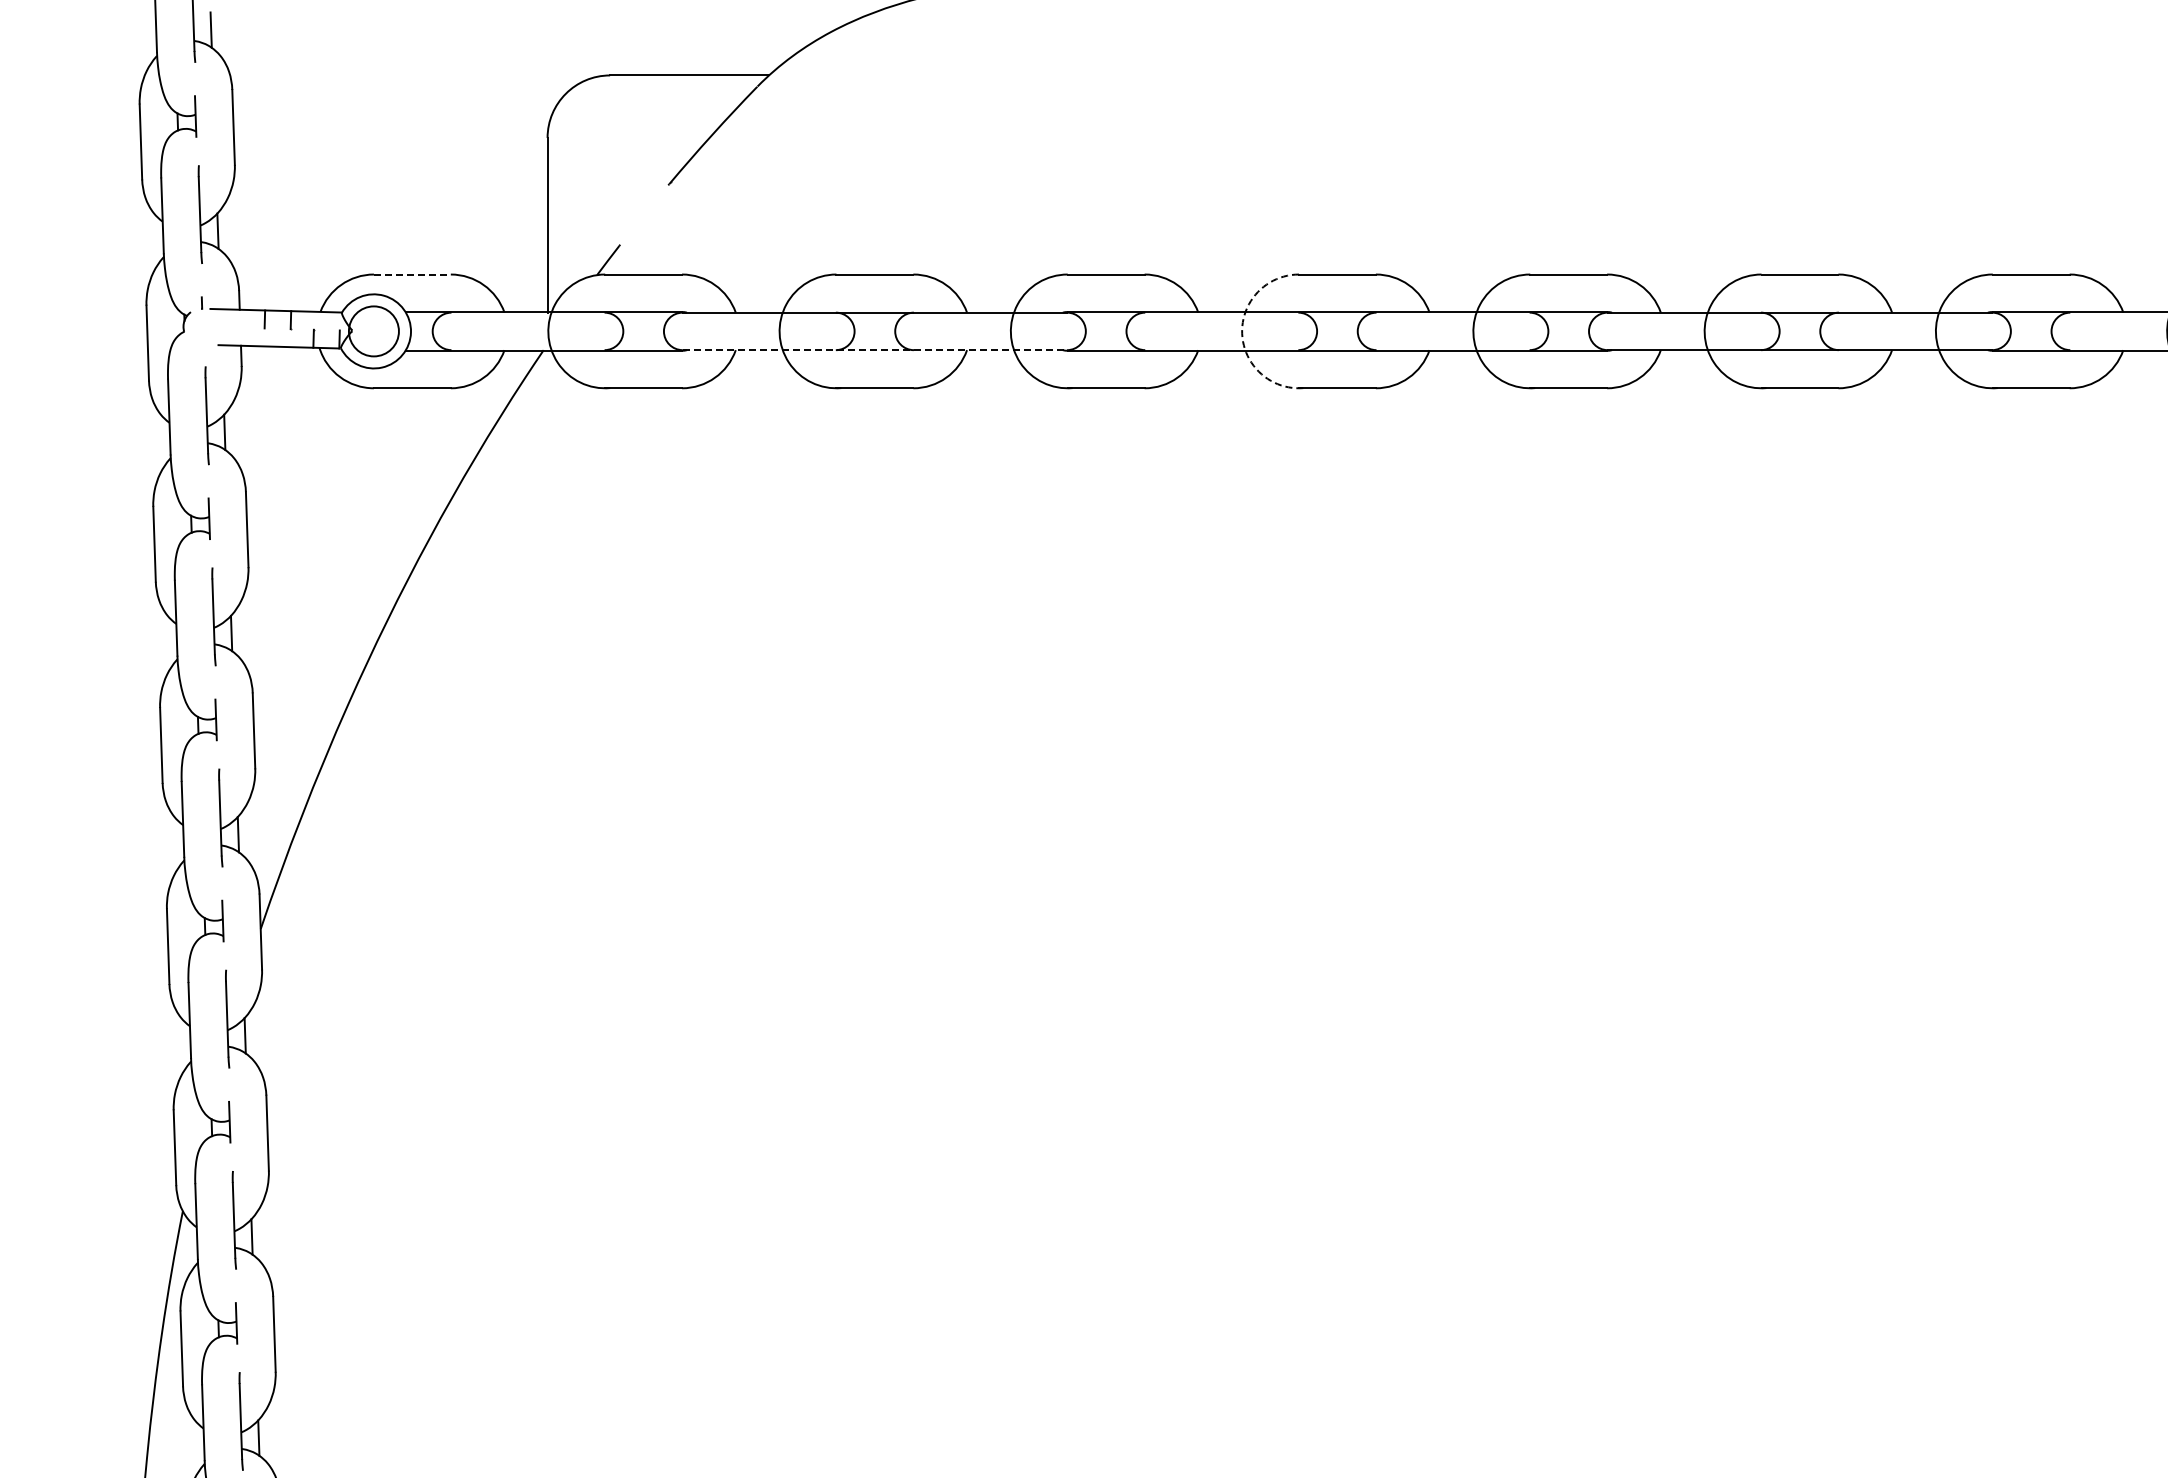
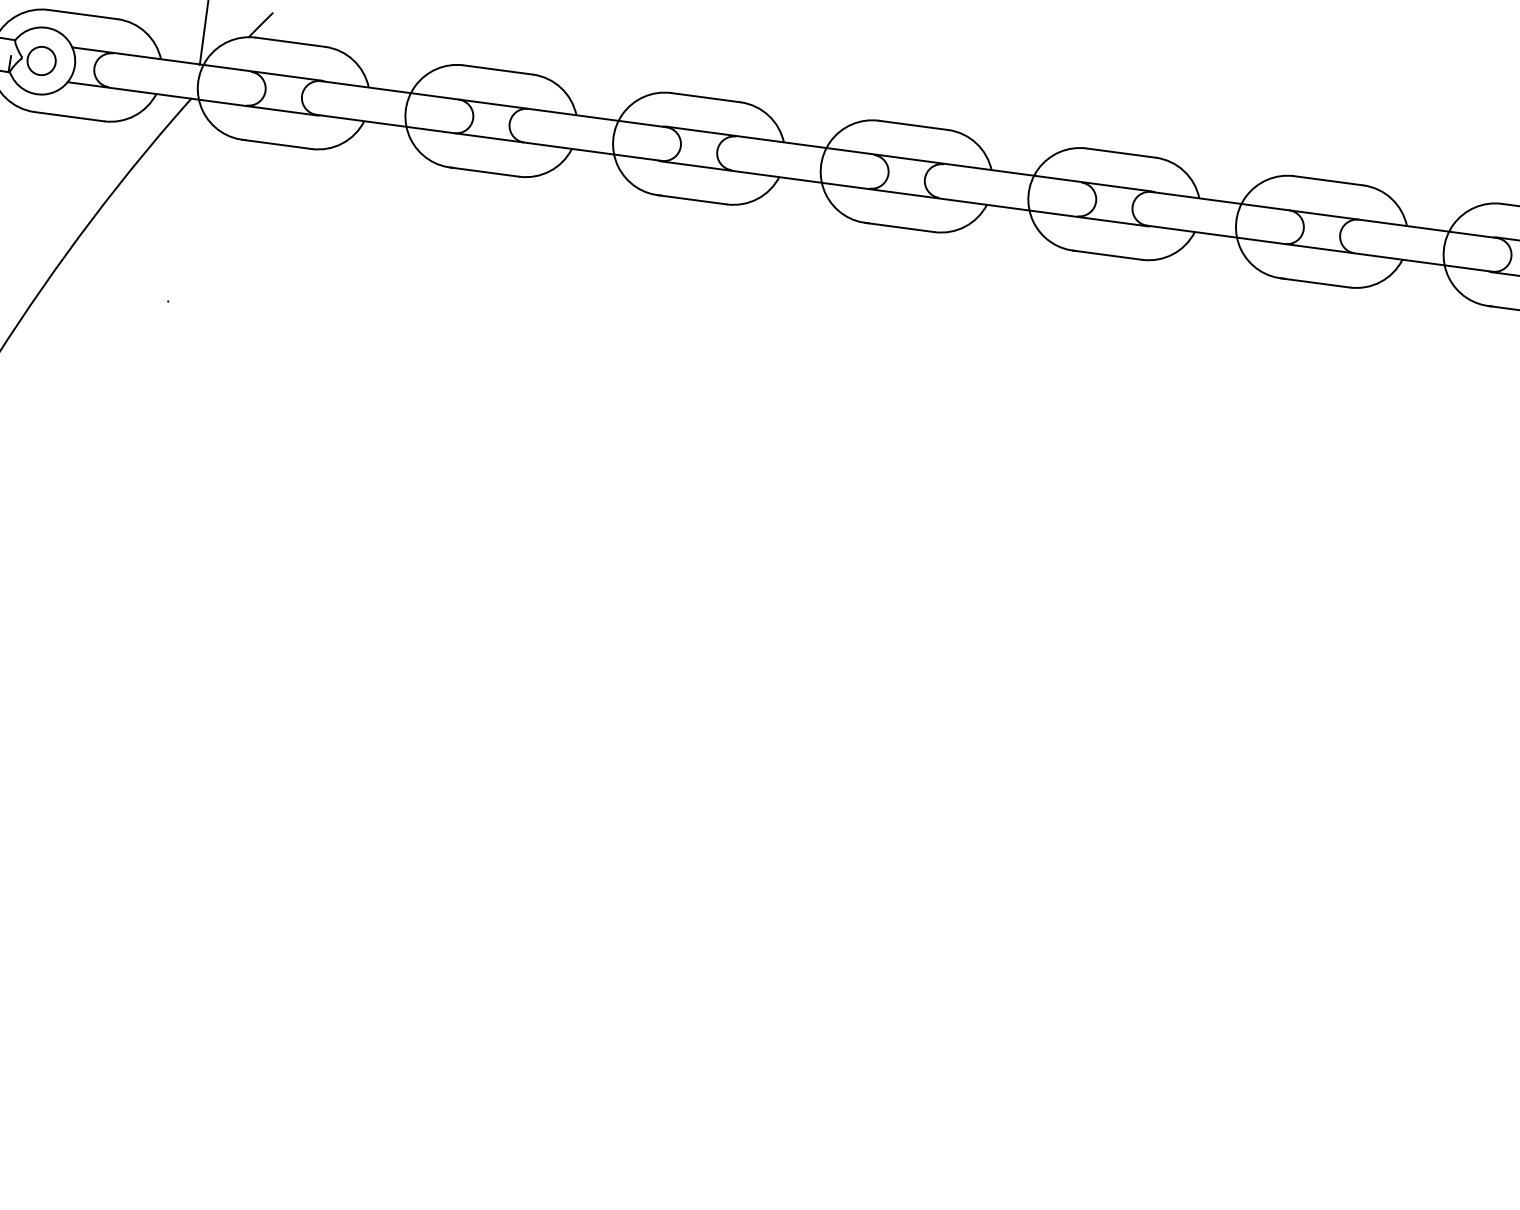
line: (412, 274) -> (83, 14), dashed -> solid
circle: (373, 331) -> (41, 61), size x0.62
arc: (1242, 333) -> (821, 166), dashed -> solid
line: (875, 350) -> (489, 138), dashed -> solid

